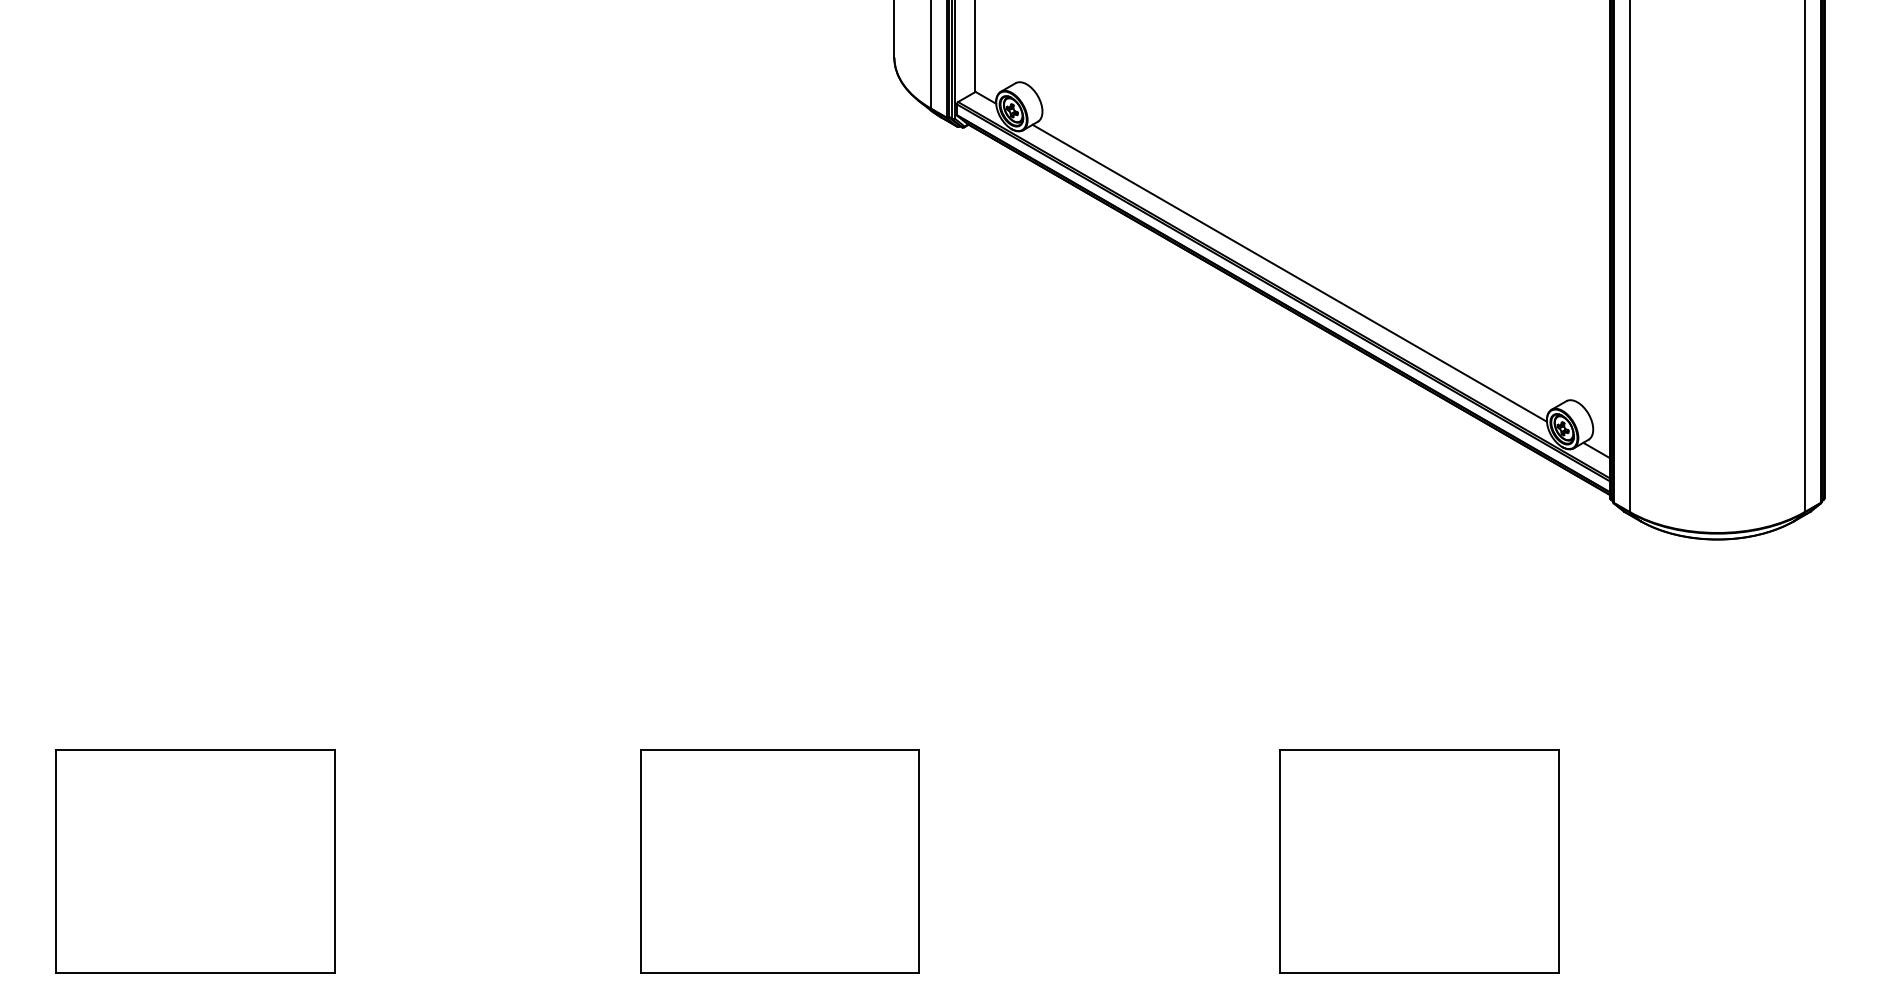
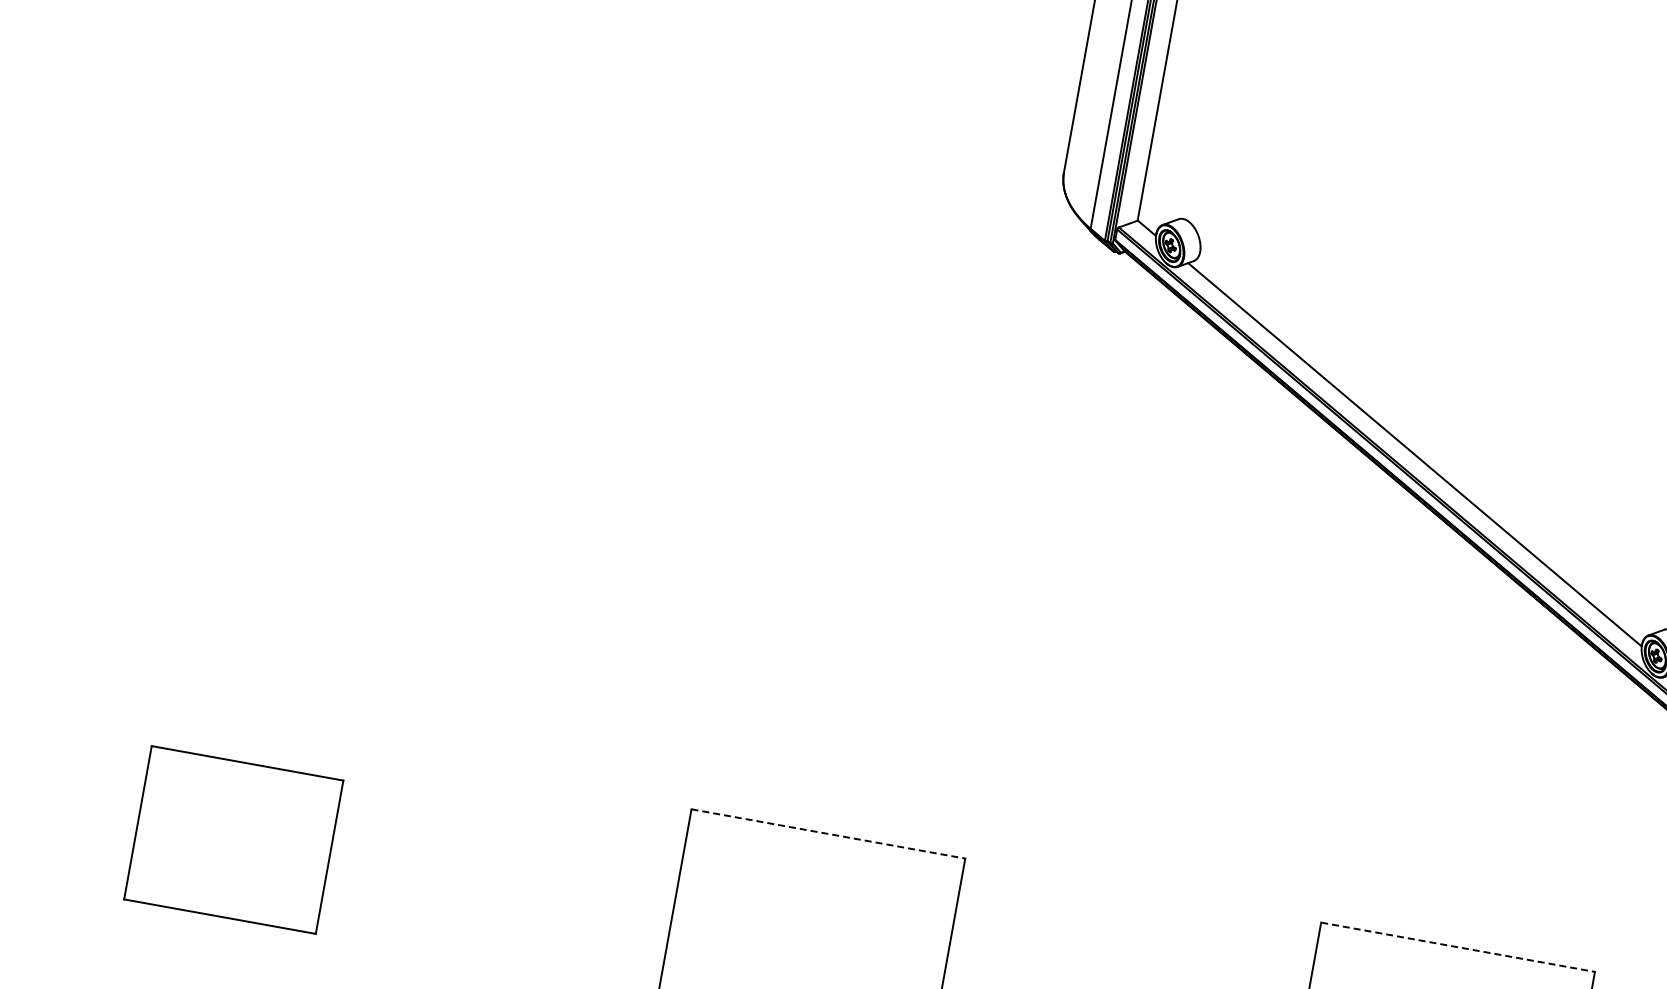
line: (780, 750) -> (829, 834), solid -> dashed
line: (1419, 750) -> (1458, 947), solid -> dashed
part: (195, 861) -> (233, 839), size x0.7

